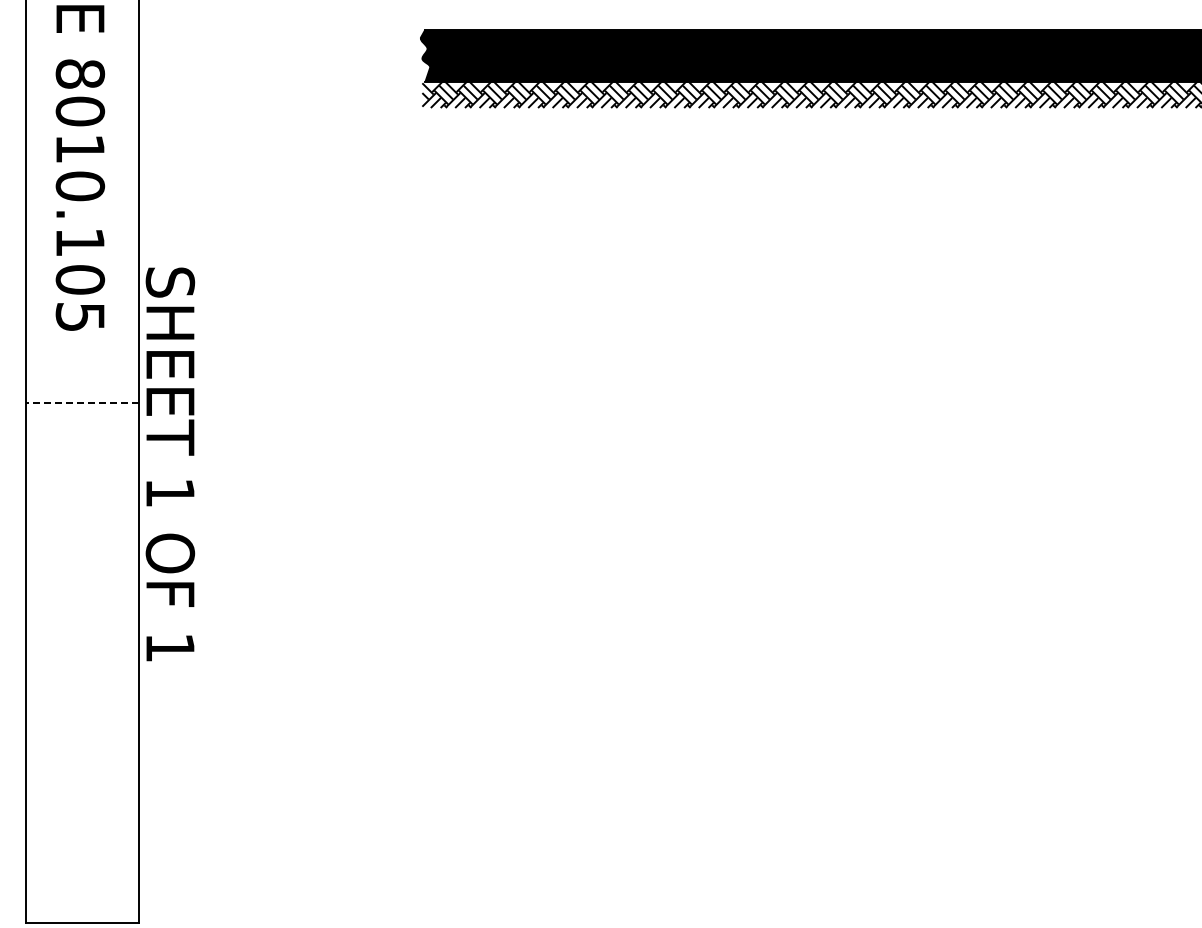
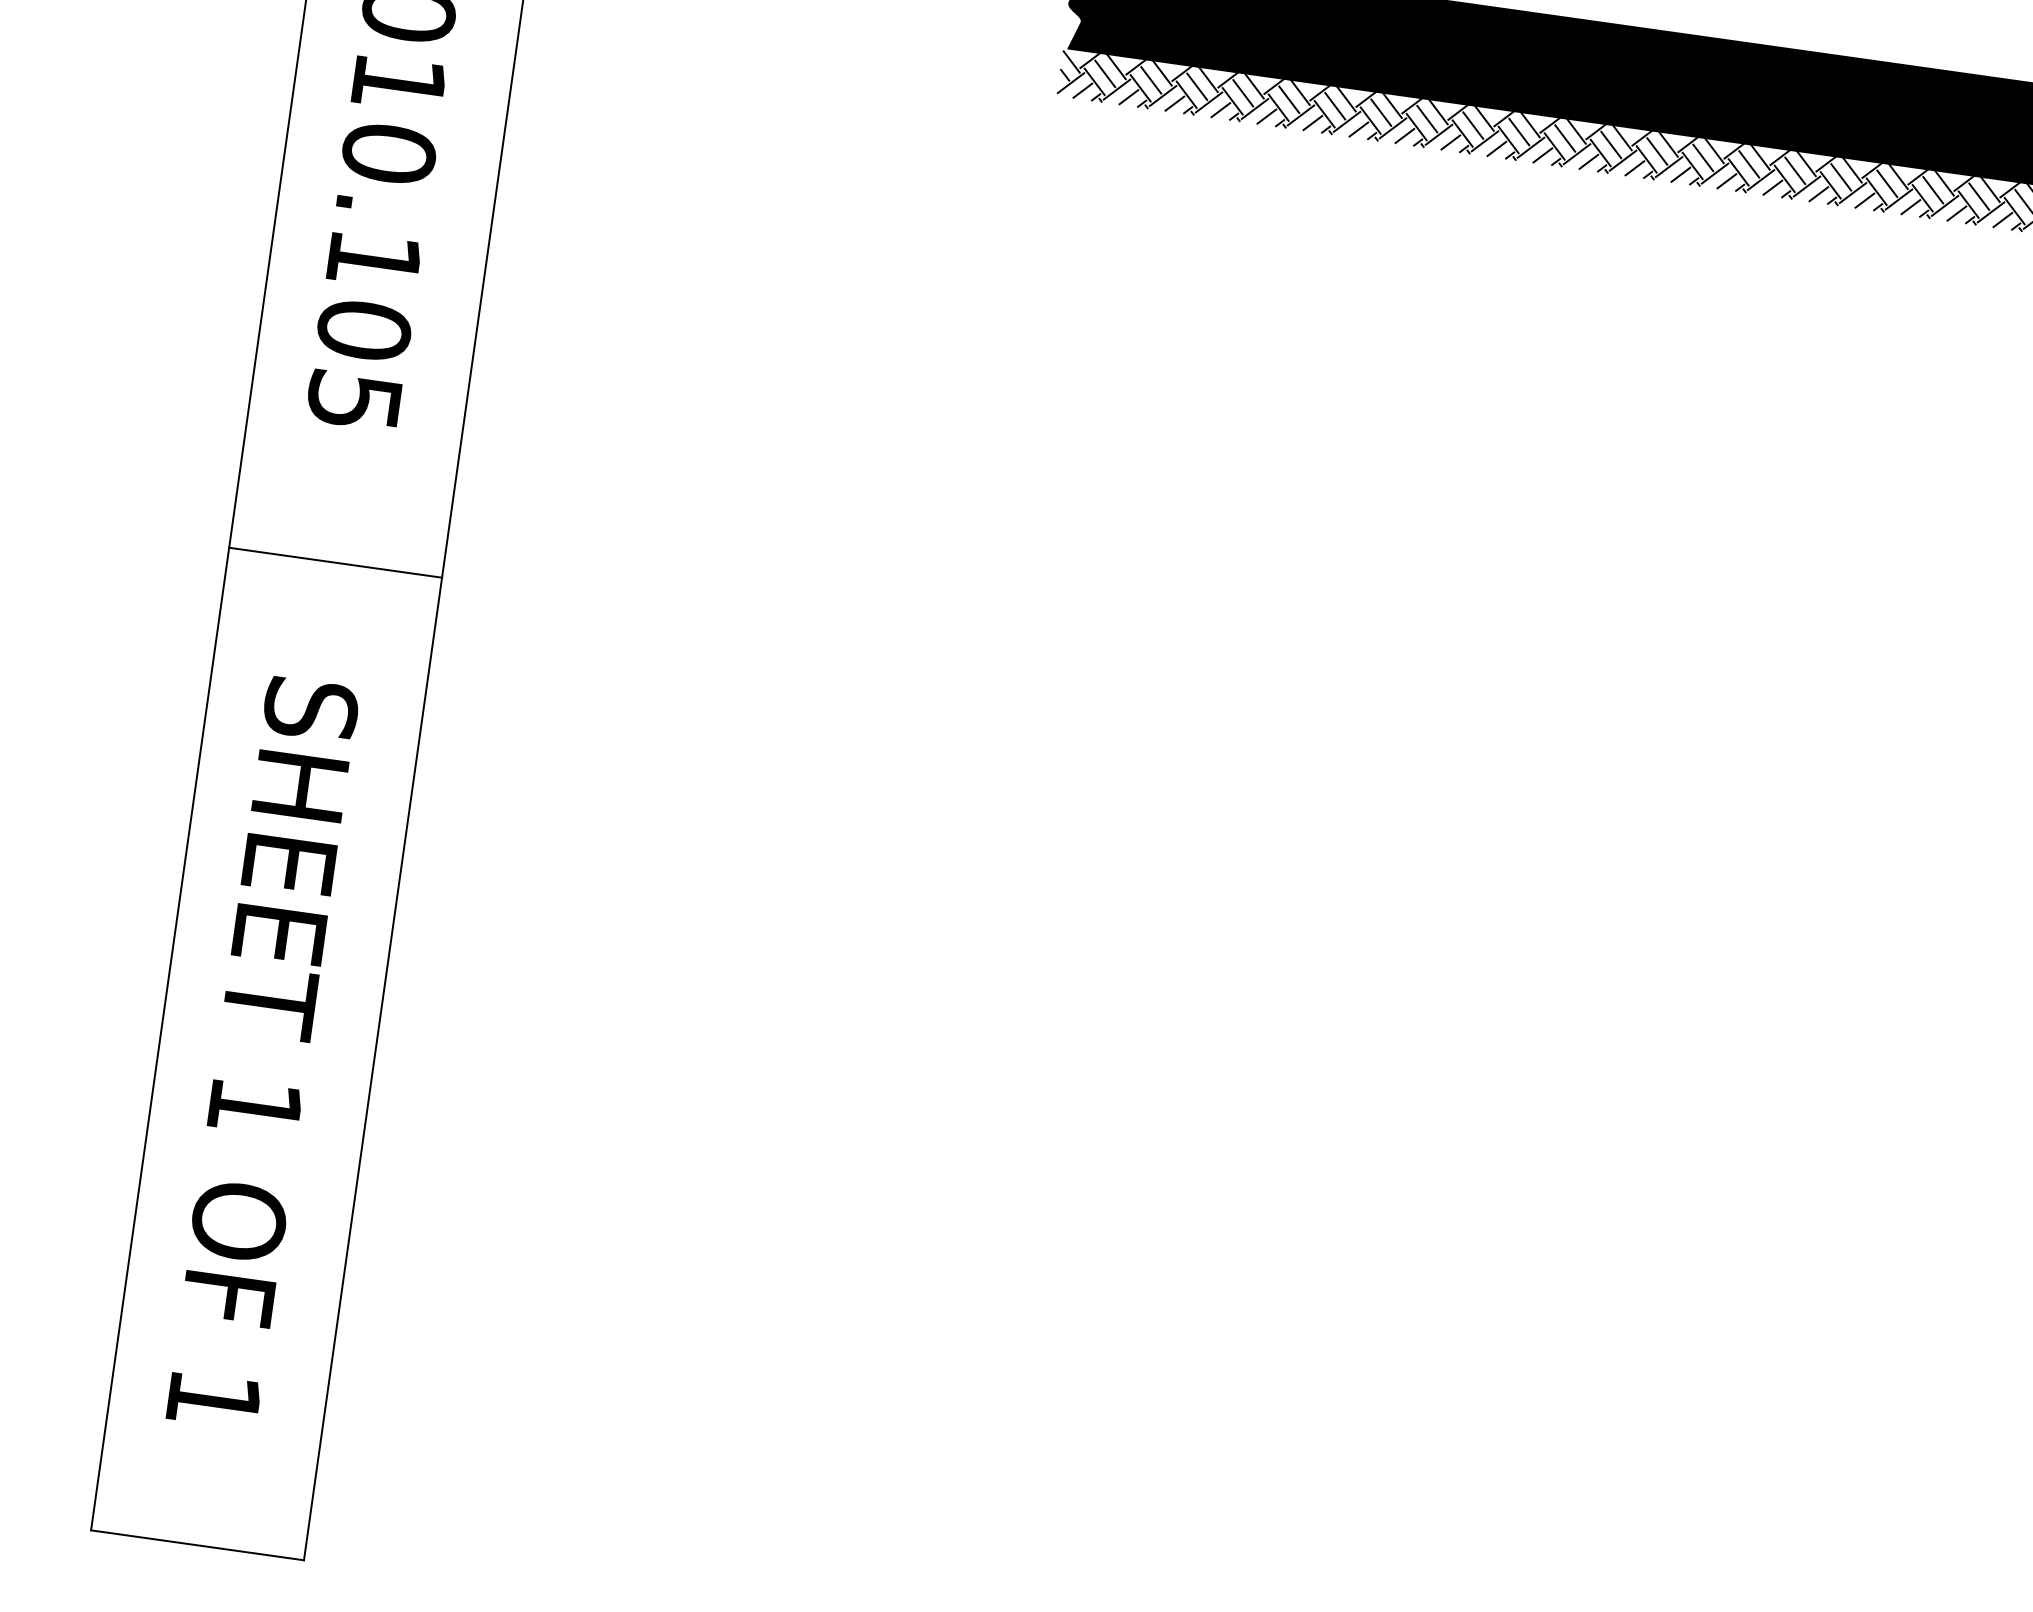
line: (81, 402) -> (333, 562), dashed -> solid
text: (170, 464) -> (262, 1053), moved

